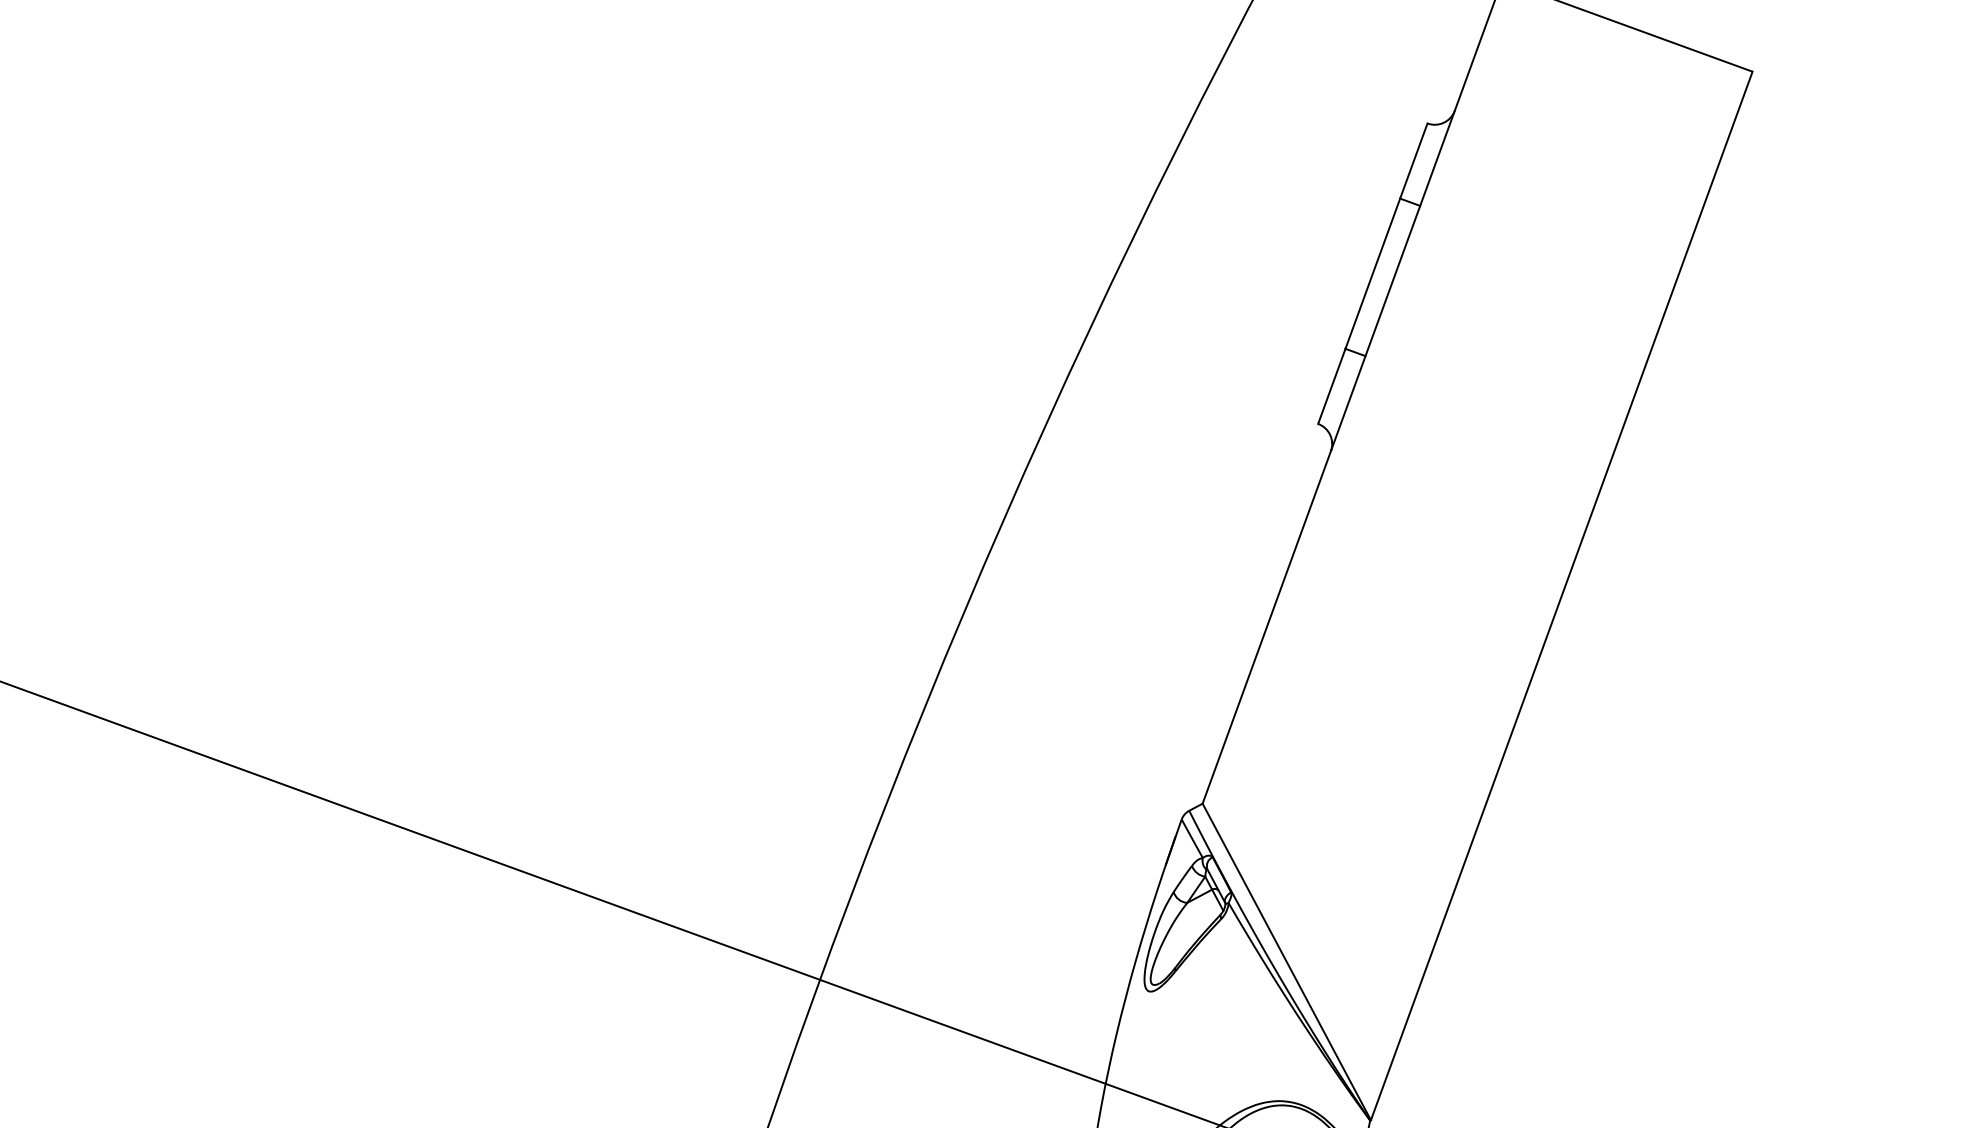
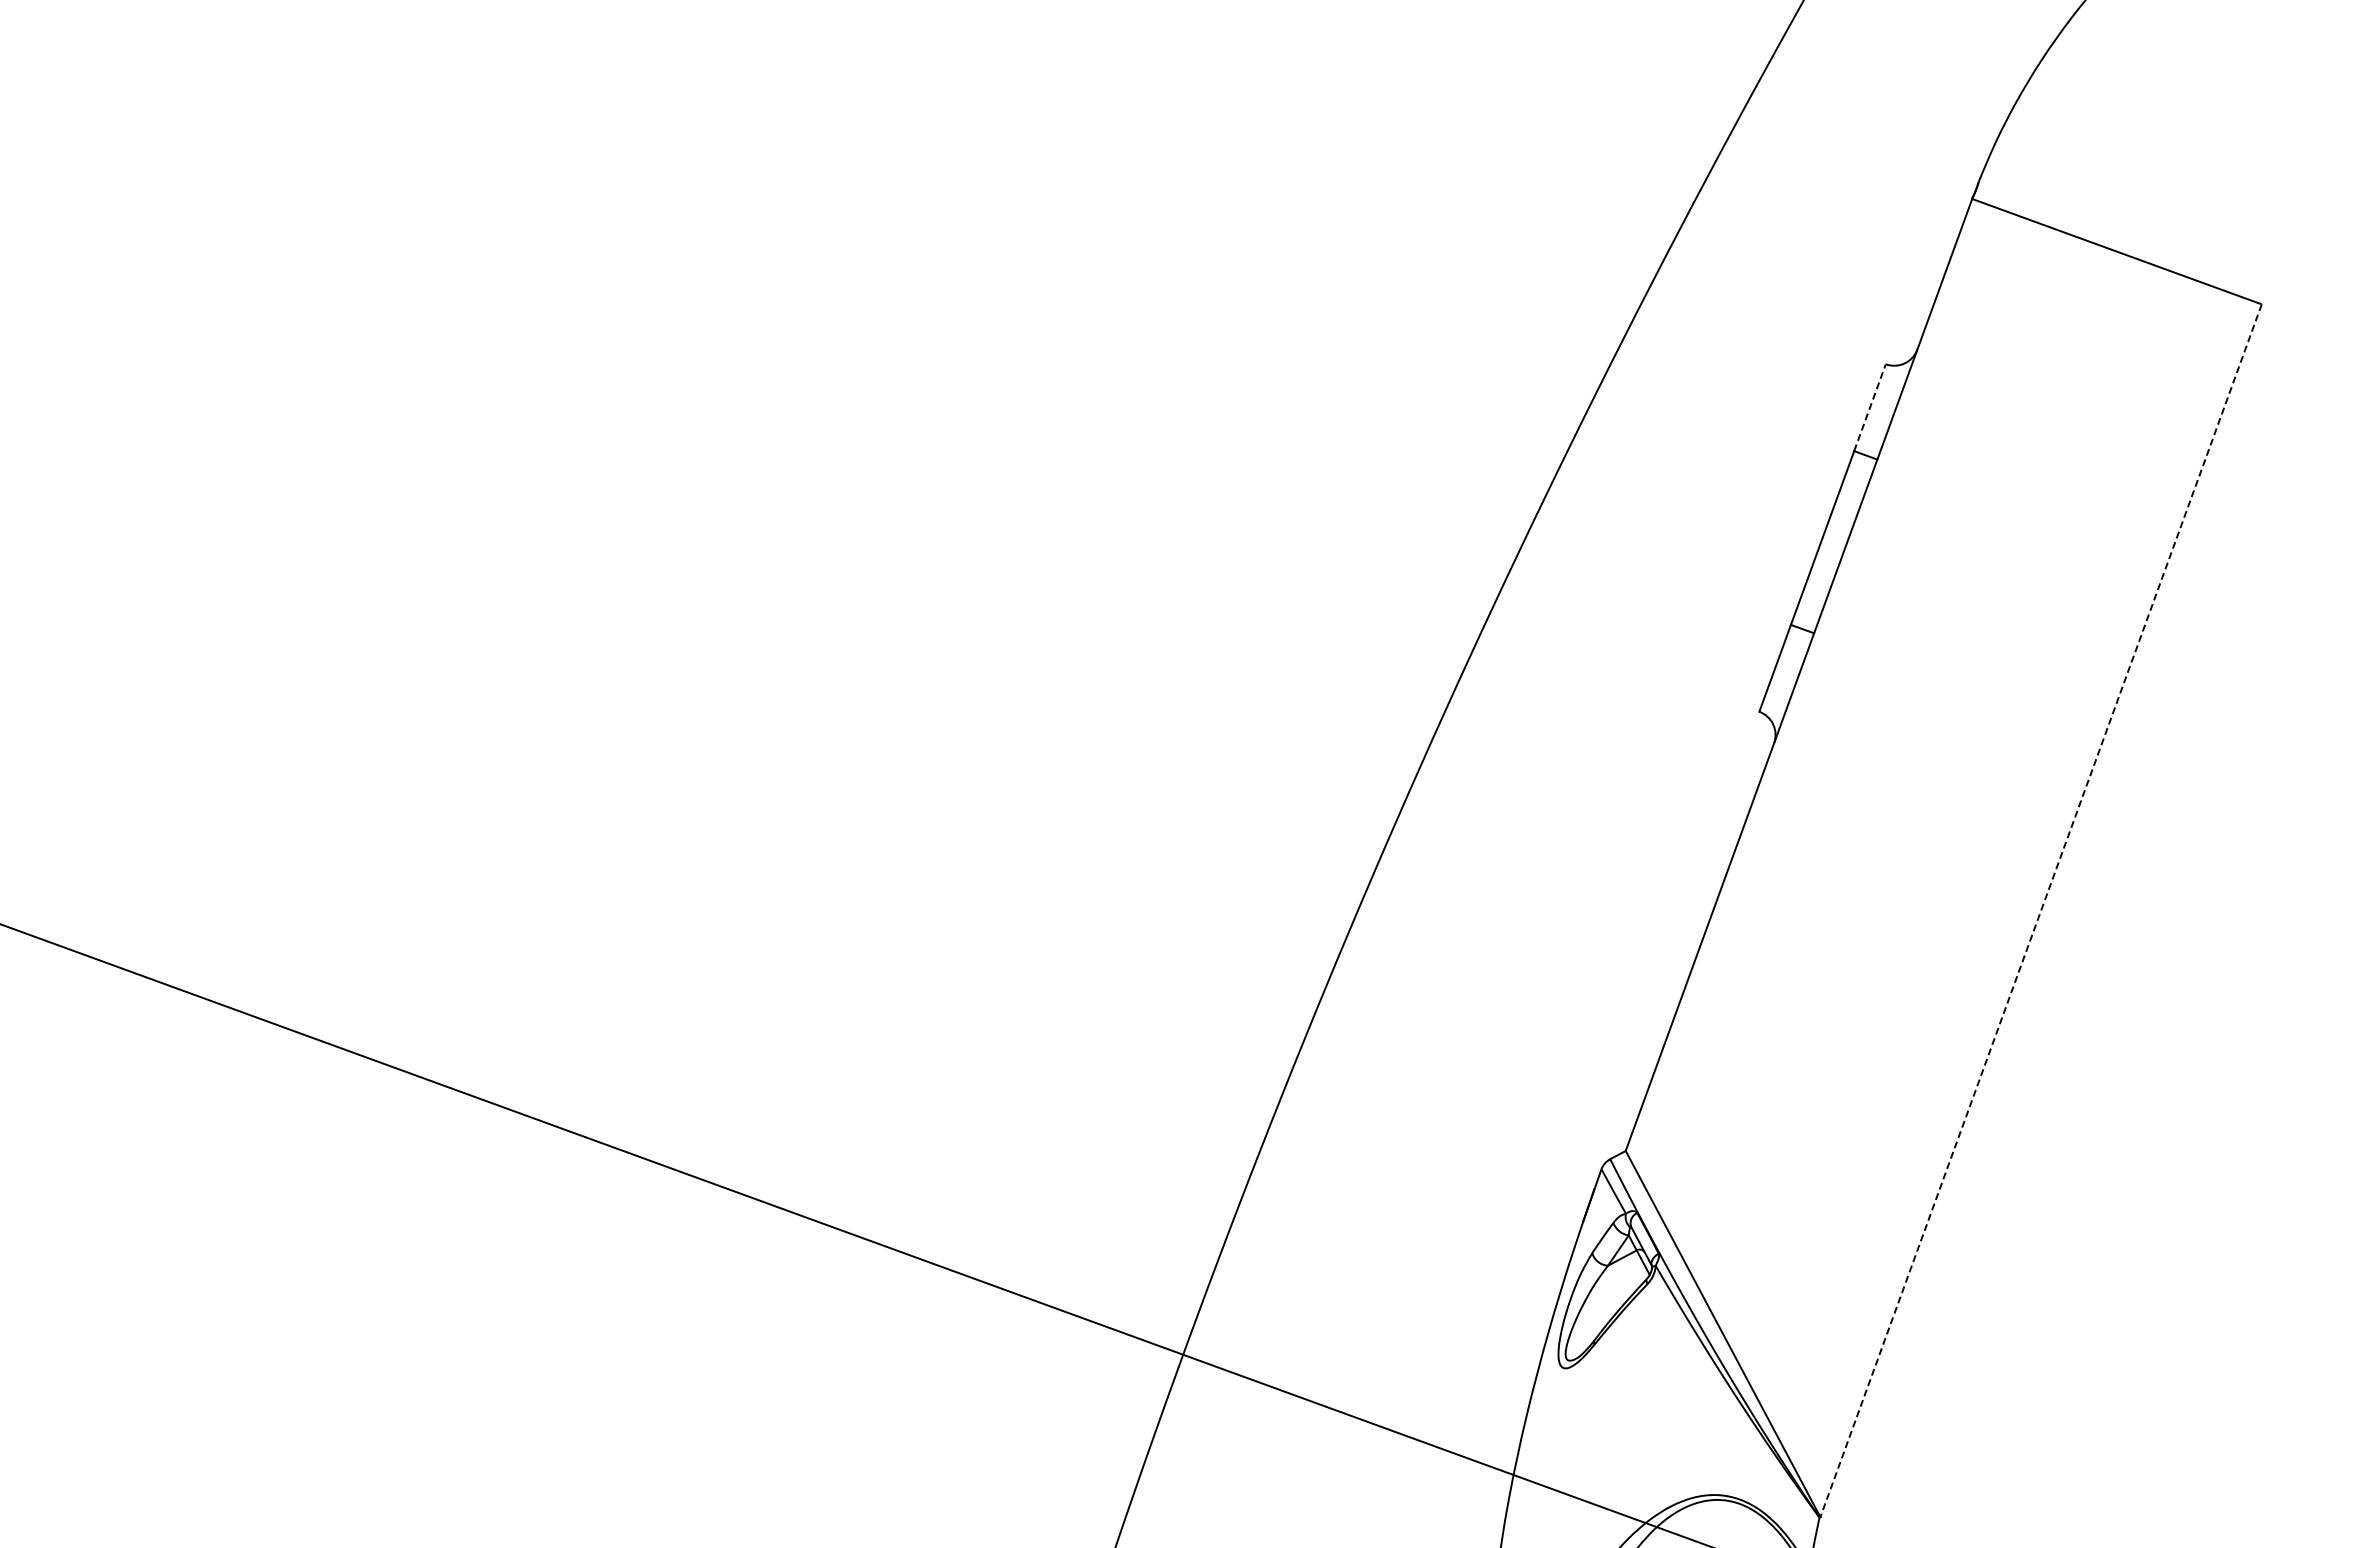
line: (1414, 160) -> (1870, 407), solid -> dashed
line: (1561, 596) -> (2040, 911), solid -> dashed

